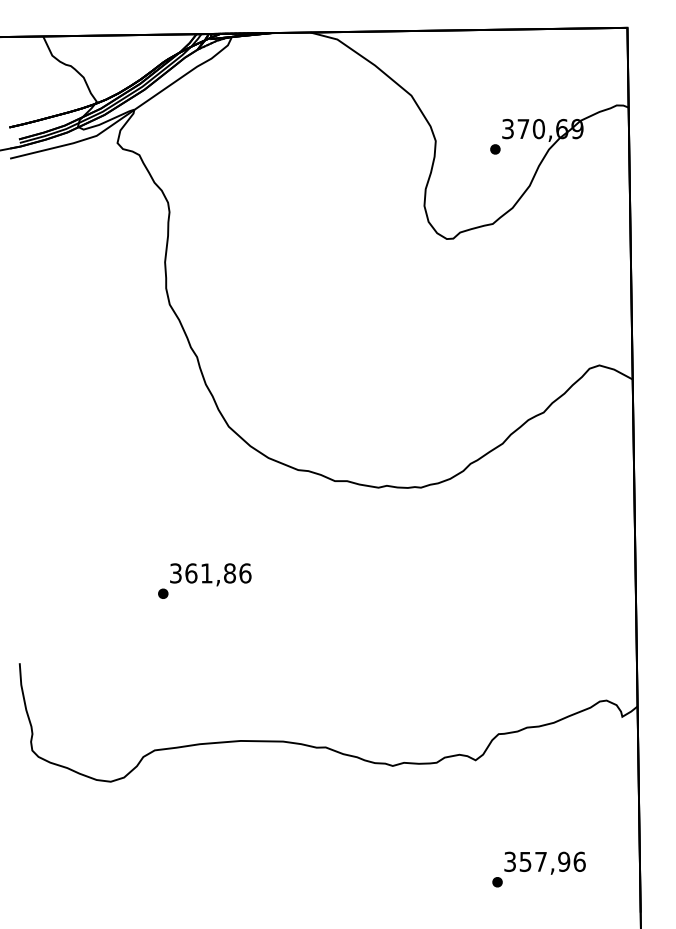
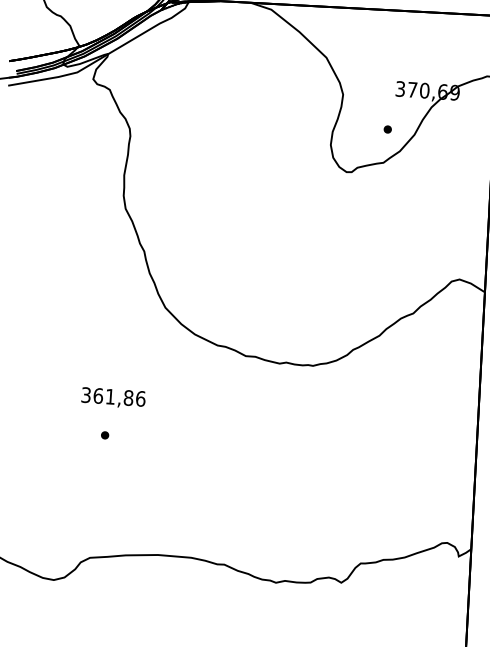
part: (495, 149) -> (387, 129), moved
text: (210, 574) -> (113, 397), moved

